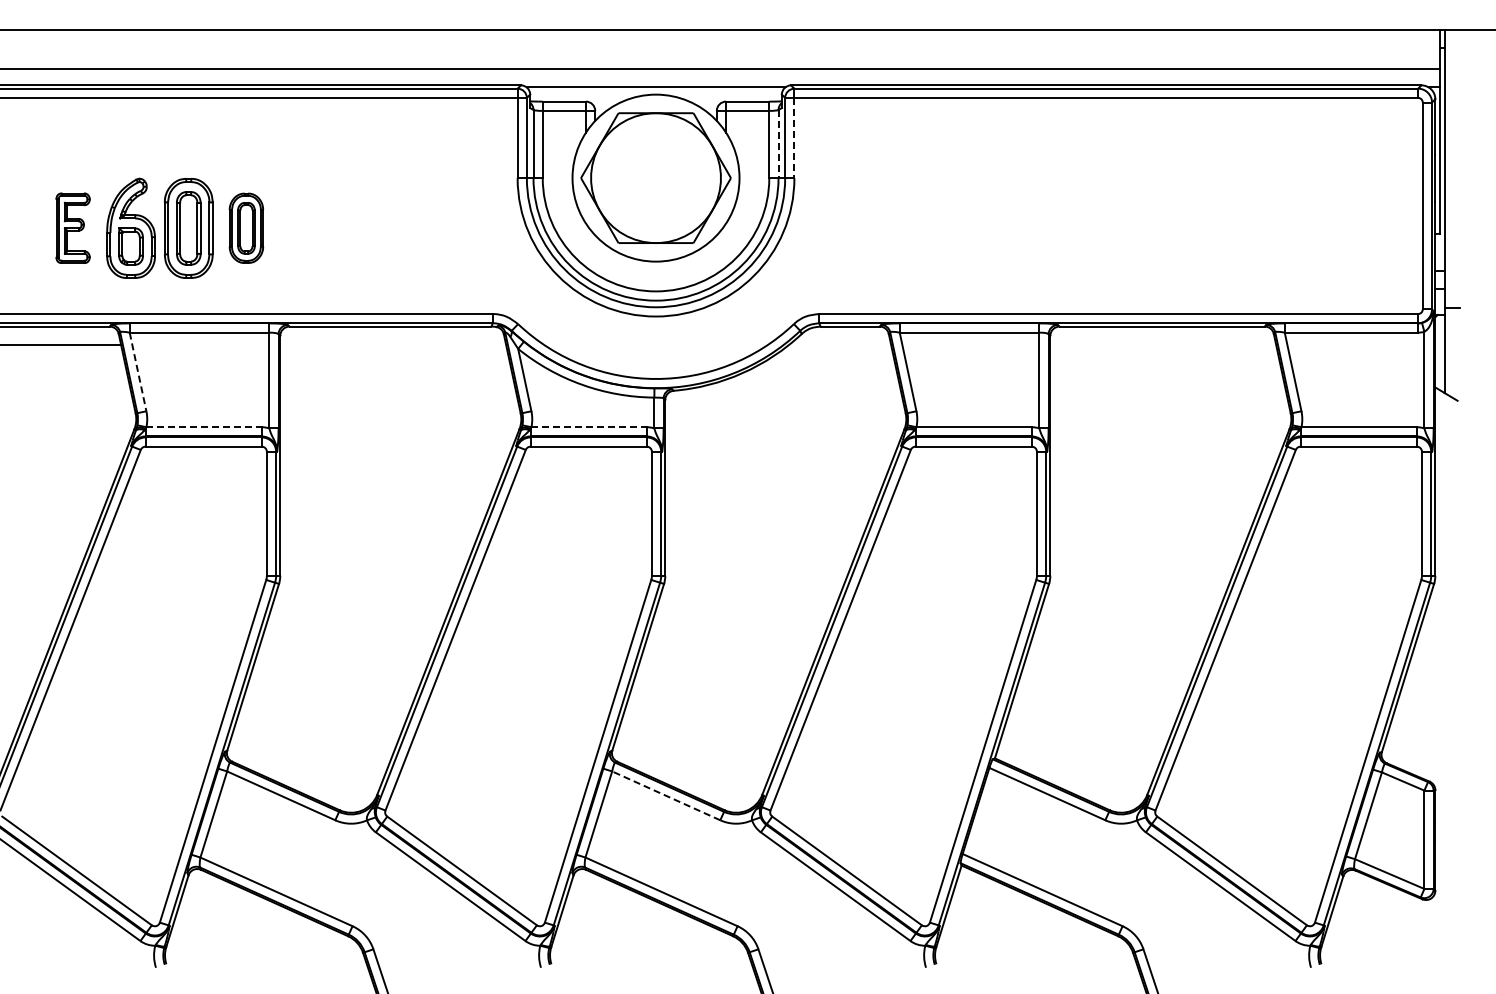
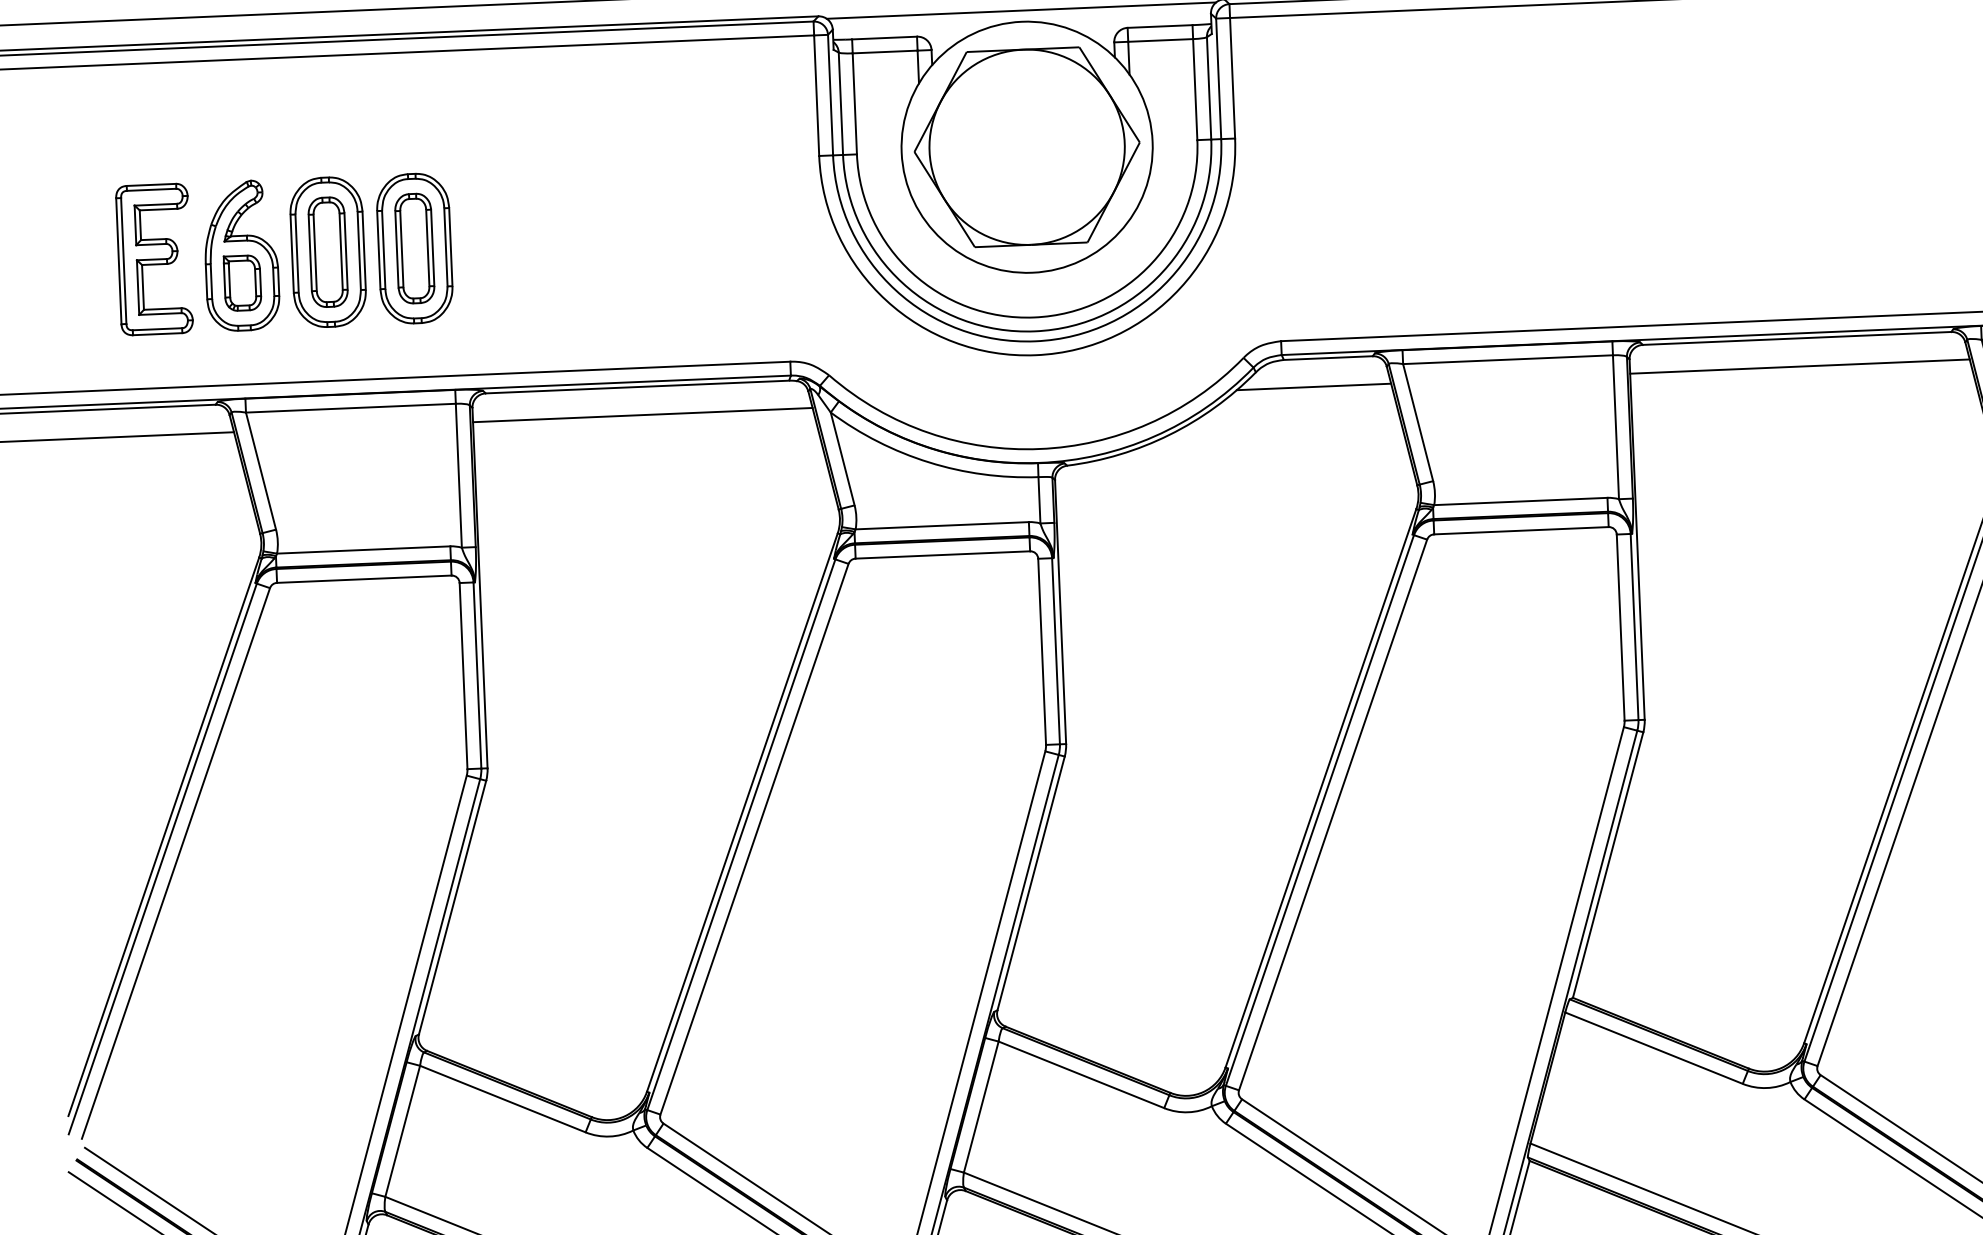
line: (794, 138) -> (1232, 78), dashed -> solid
line: (778, 144) -> (1209, 88), dashed -> solid
part: (72, 227) -> (153, 258), size x1.43
part: (246, 227) -> (414, 247), size x1.43
line: (393, 345) -> (643, 415), added
line: (839, 345) -> (1313, 387), added
line: (1163, 345) -> (1800, 366), added
line: (138, 372) -> (261, 471), dashed -> solid
line: (204, 427) -> (364, 550), dashed -> solid
line: (589, 427) -> (942, 526), dashed -> solid
line: (665, 795) -> (1080, 1074), dashed -> solid

